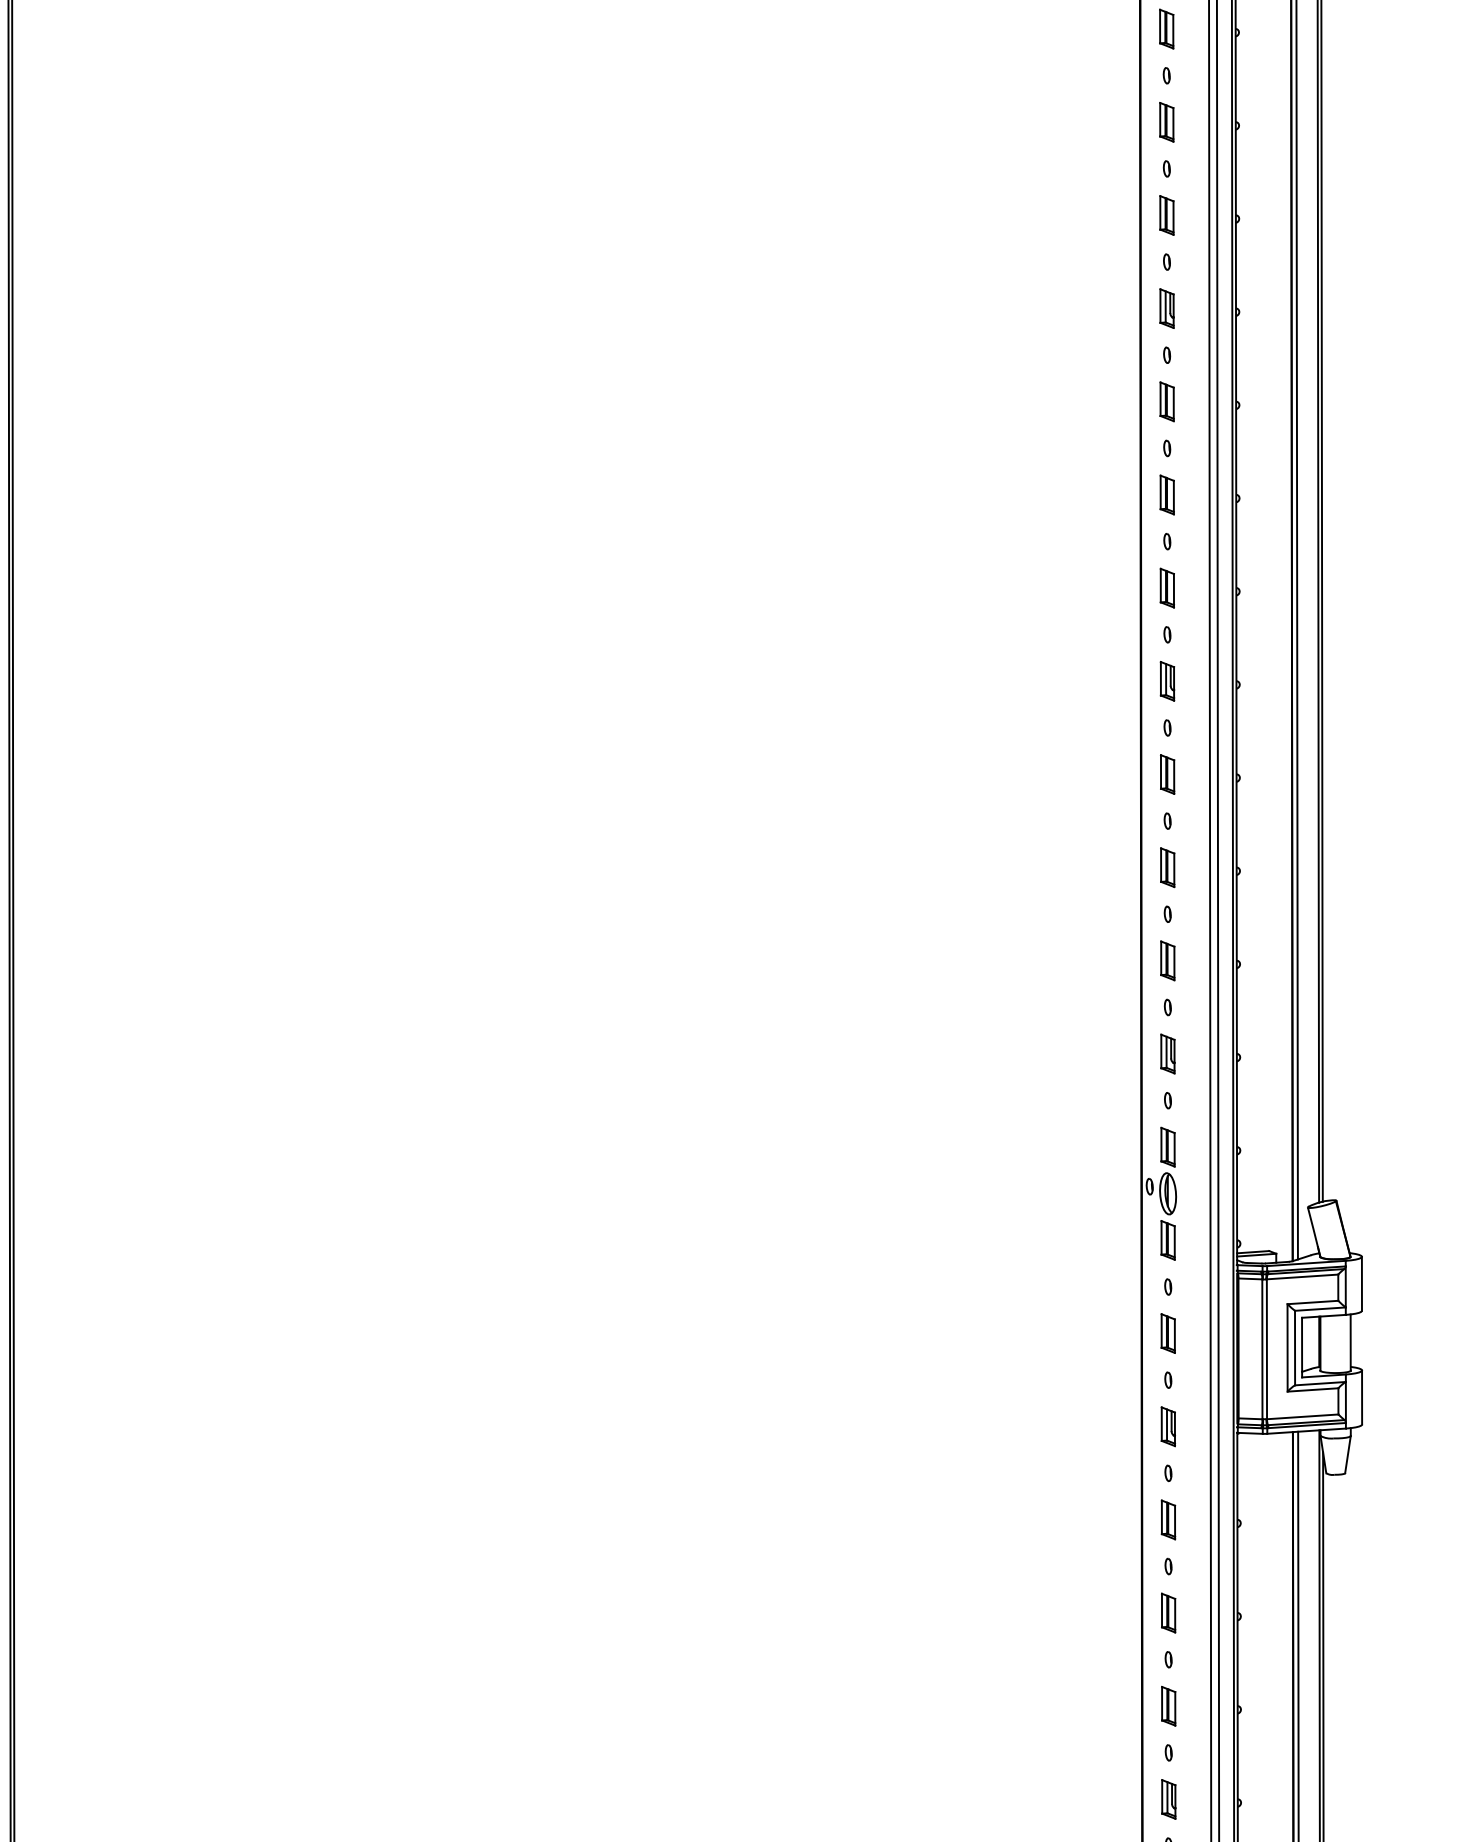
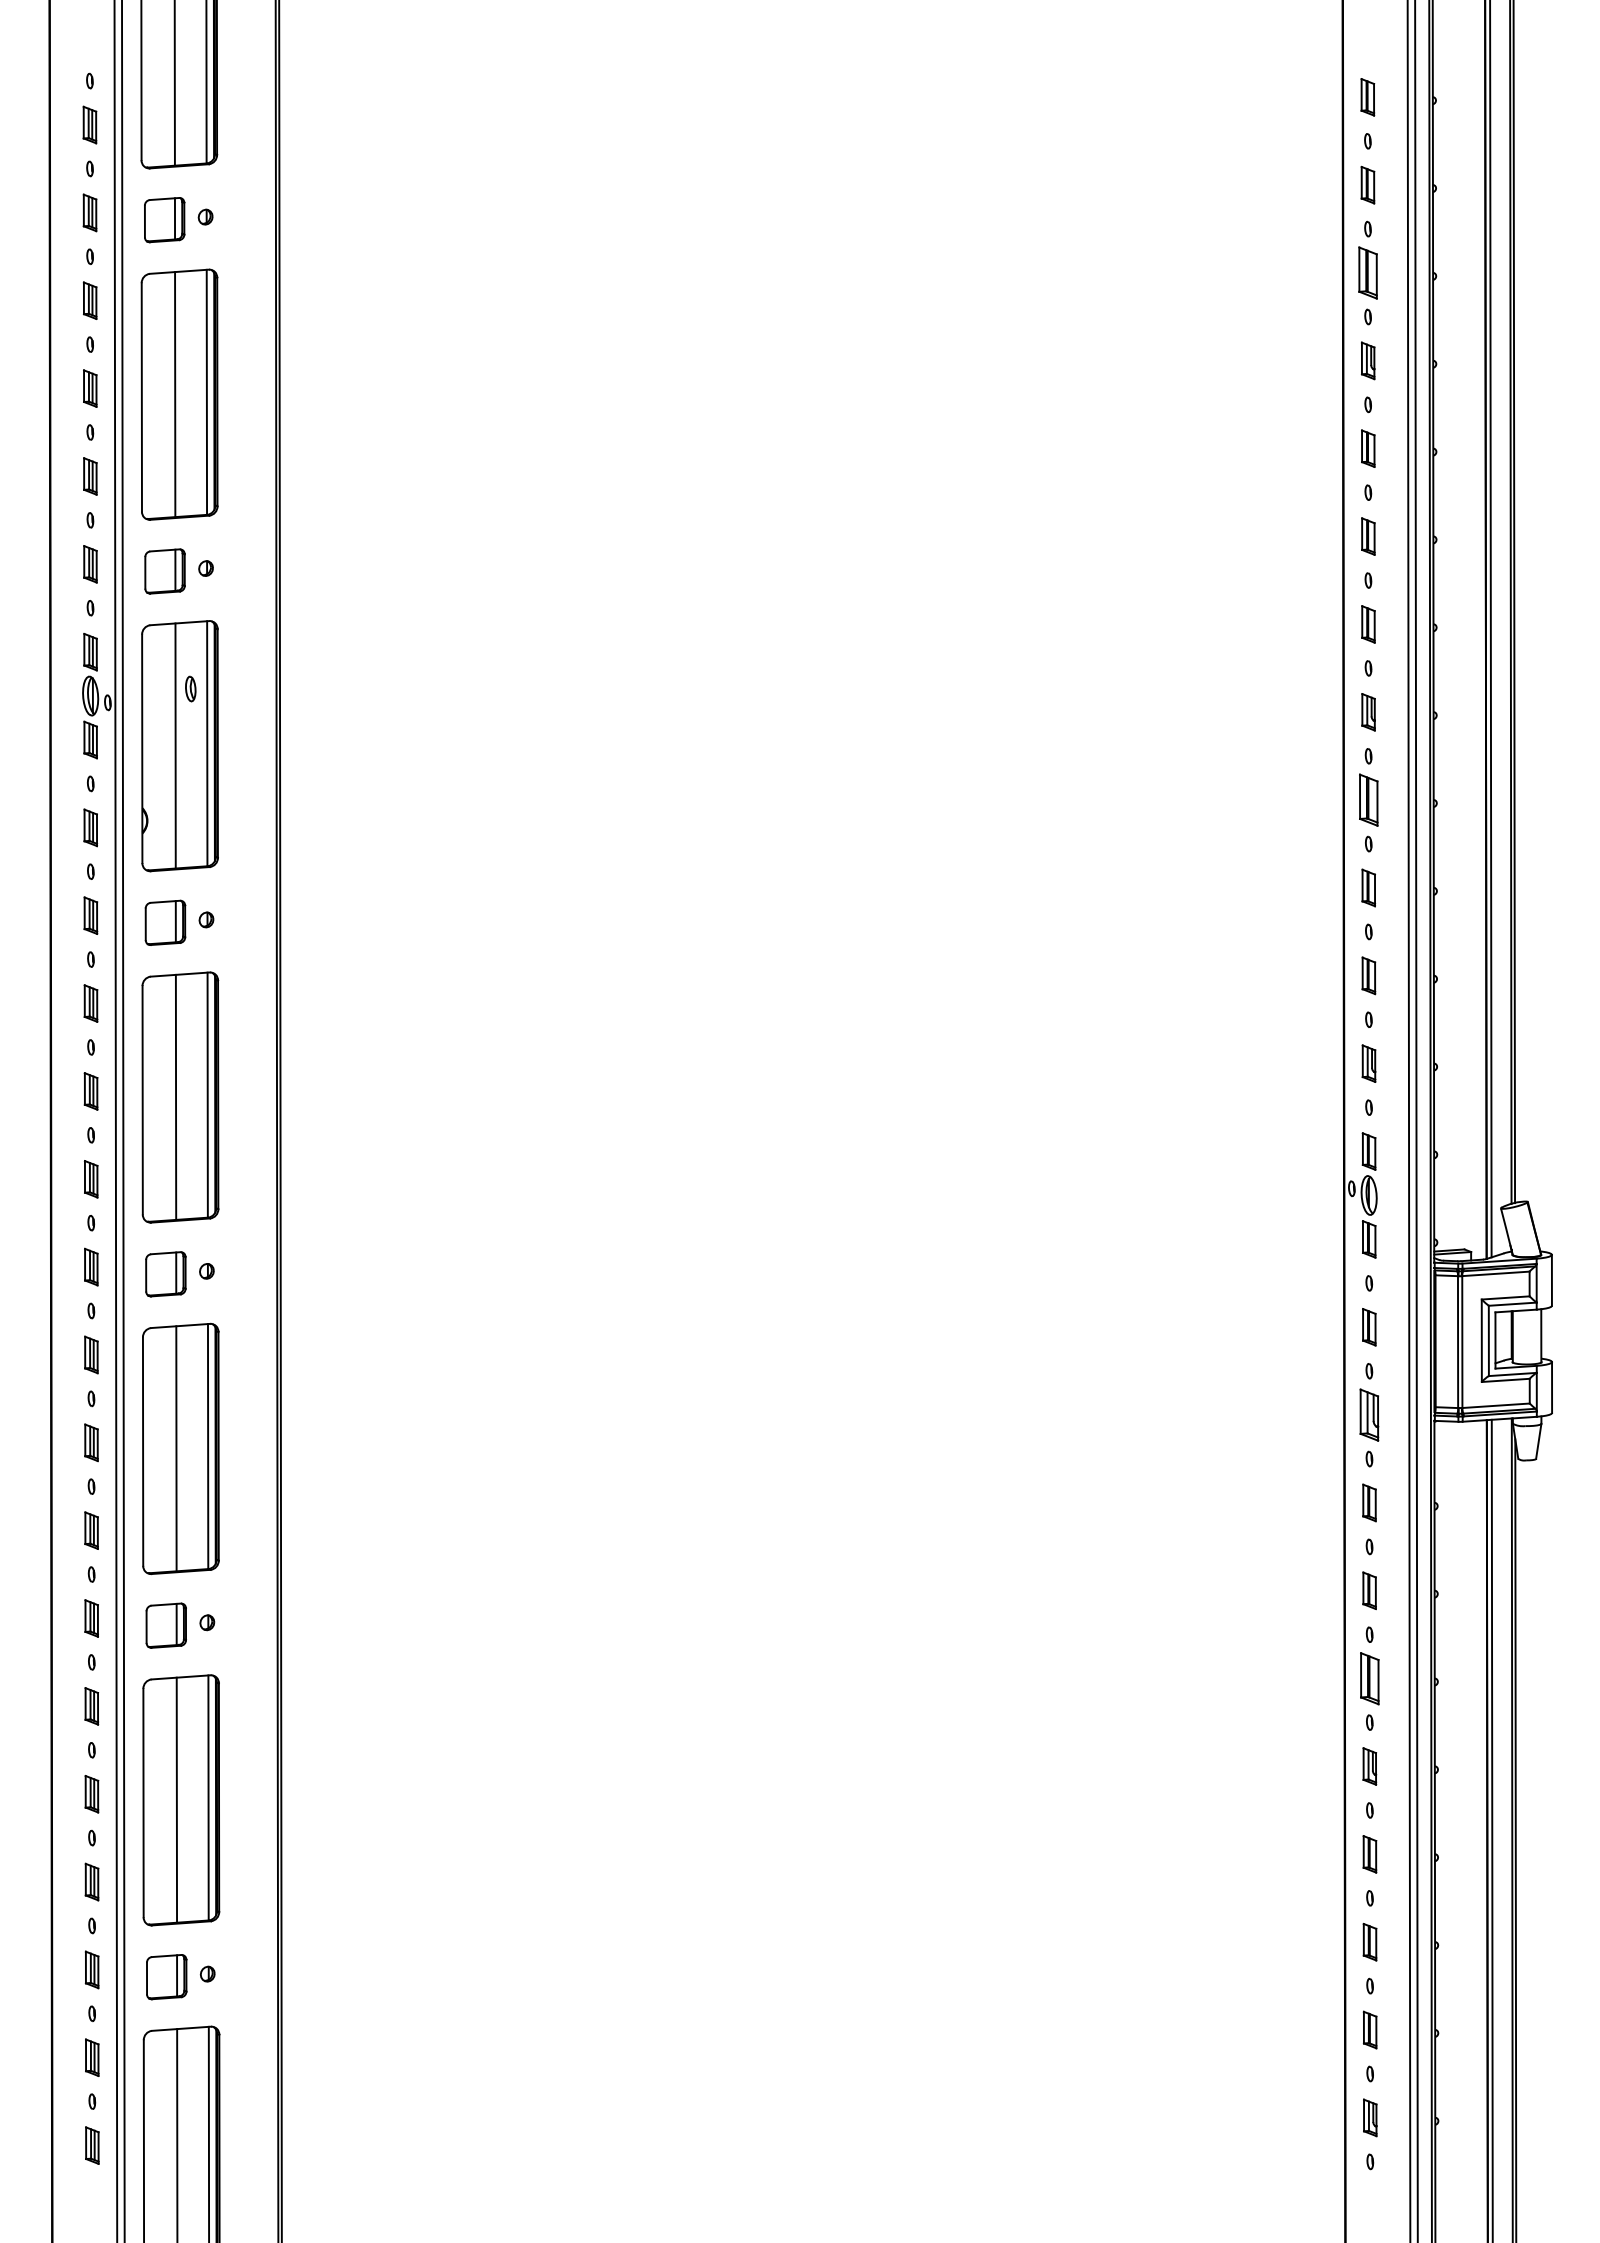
part: (1166, 214) -> (1367, 272), size x1.4
part: (1167, 773) -> (1368, 799), size x1.4
part: (1168, 1426) -> (1369, 1414), size x1.4
part: (1168, 1706) -> (1369, 1678), size x1.4

